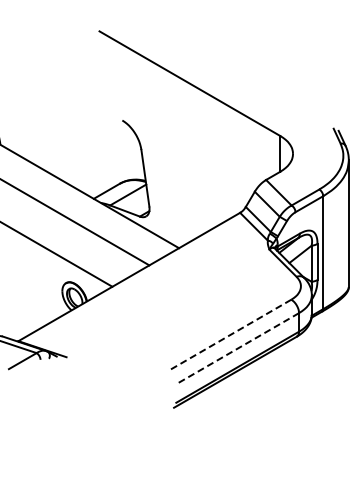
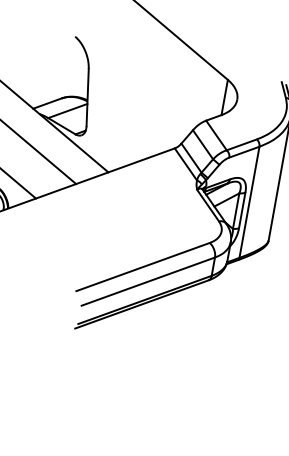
line: (229, 335) -> (142, 267), dashed -> solid
line: (237, 348) -> (148, 281), dashed -> solid

